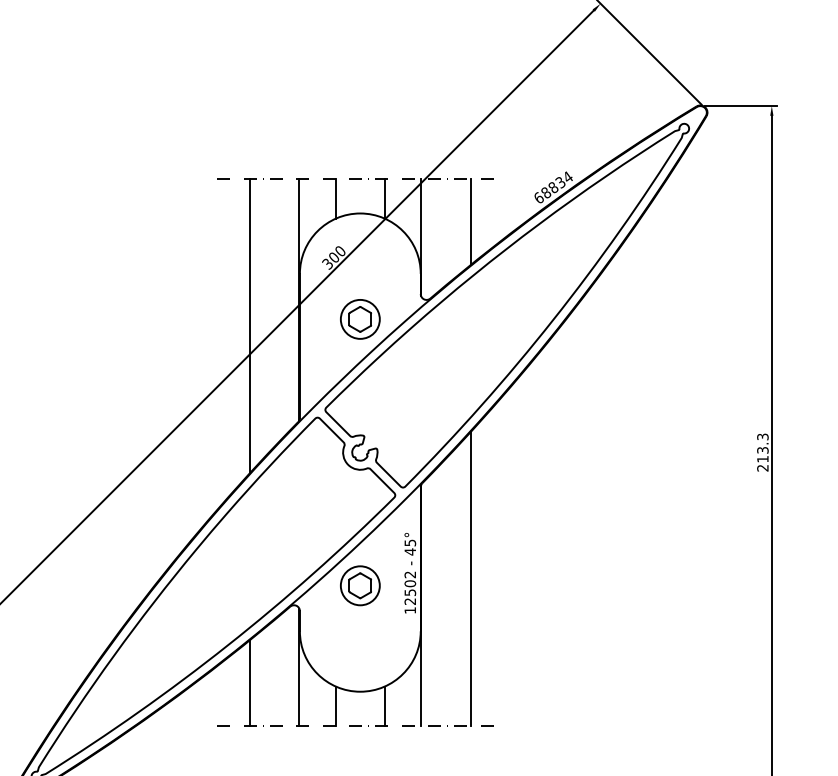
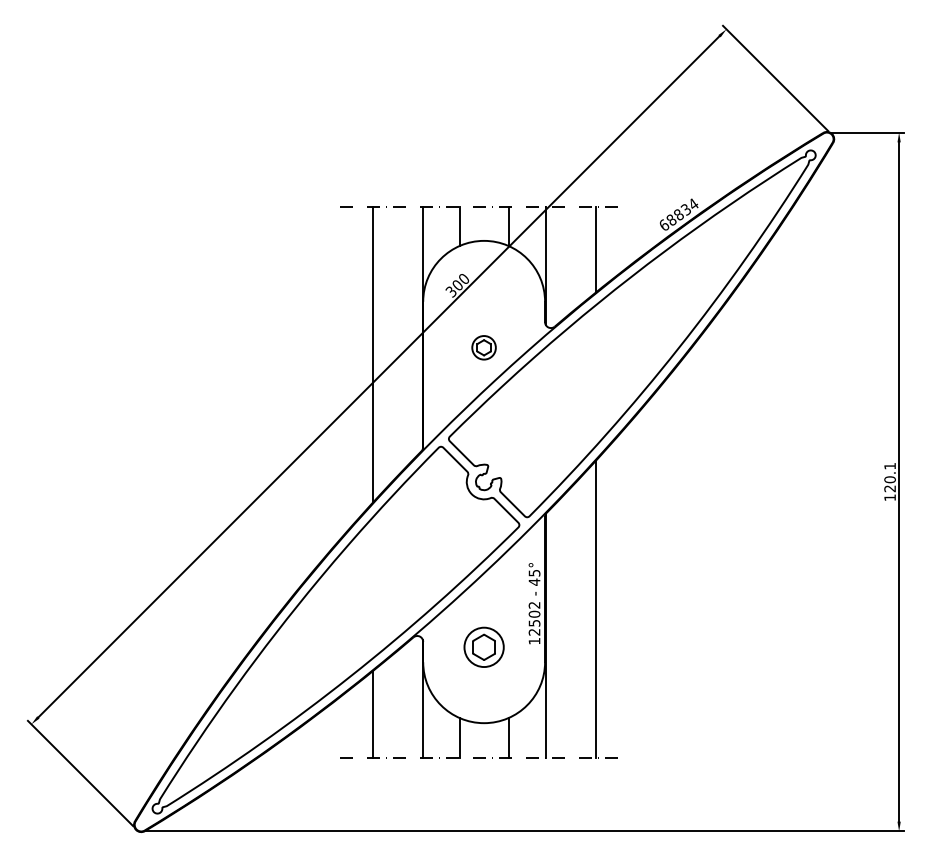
part: (359, 319) -> (483, 347), size x0.6
text: (762, 453) -> (889, 482), 213.3 -> 120.1
part: (359, 584) -> (483, 646), moved

